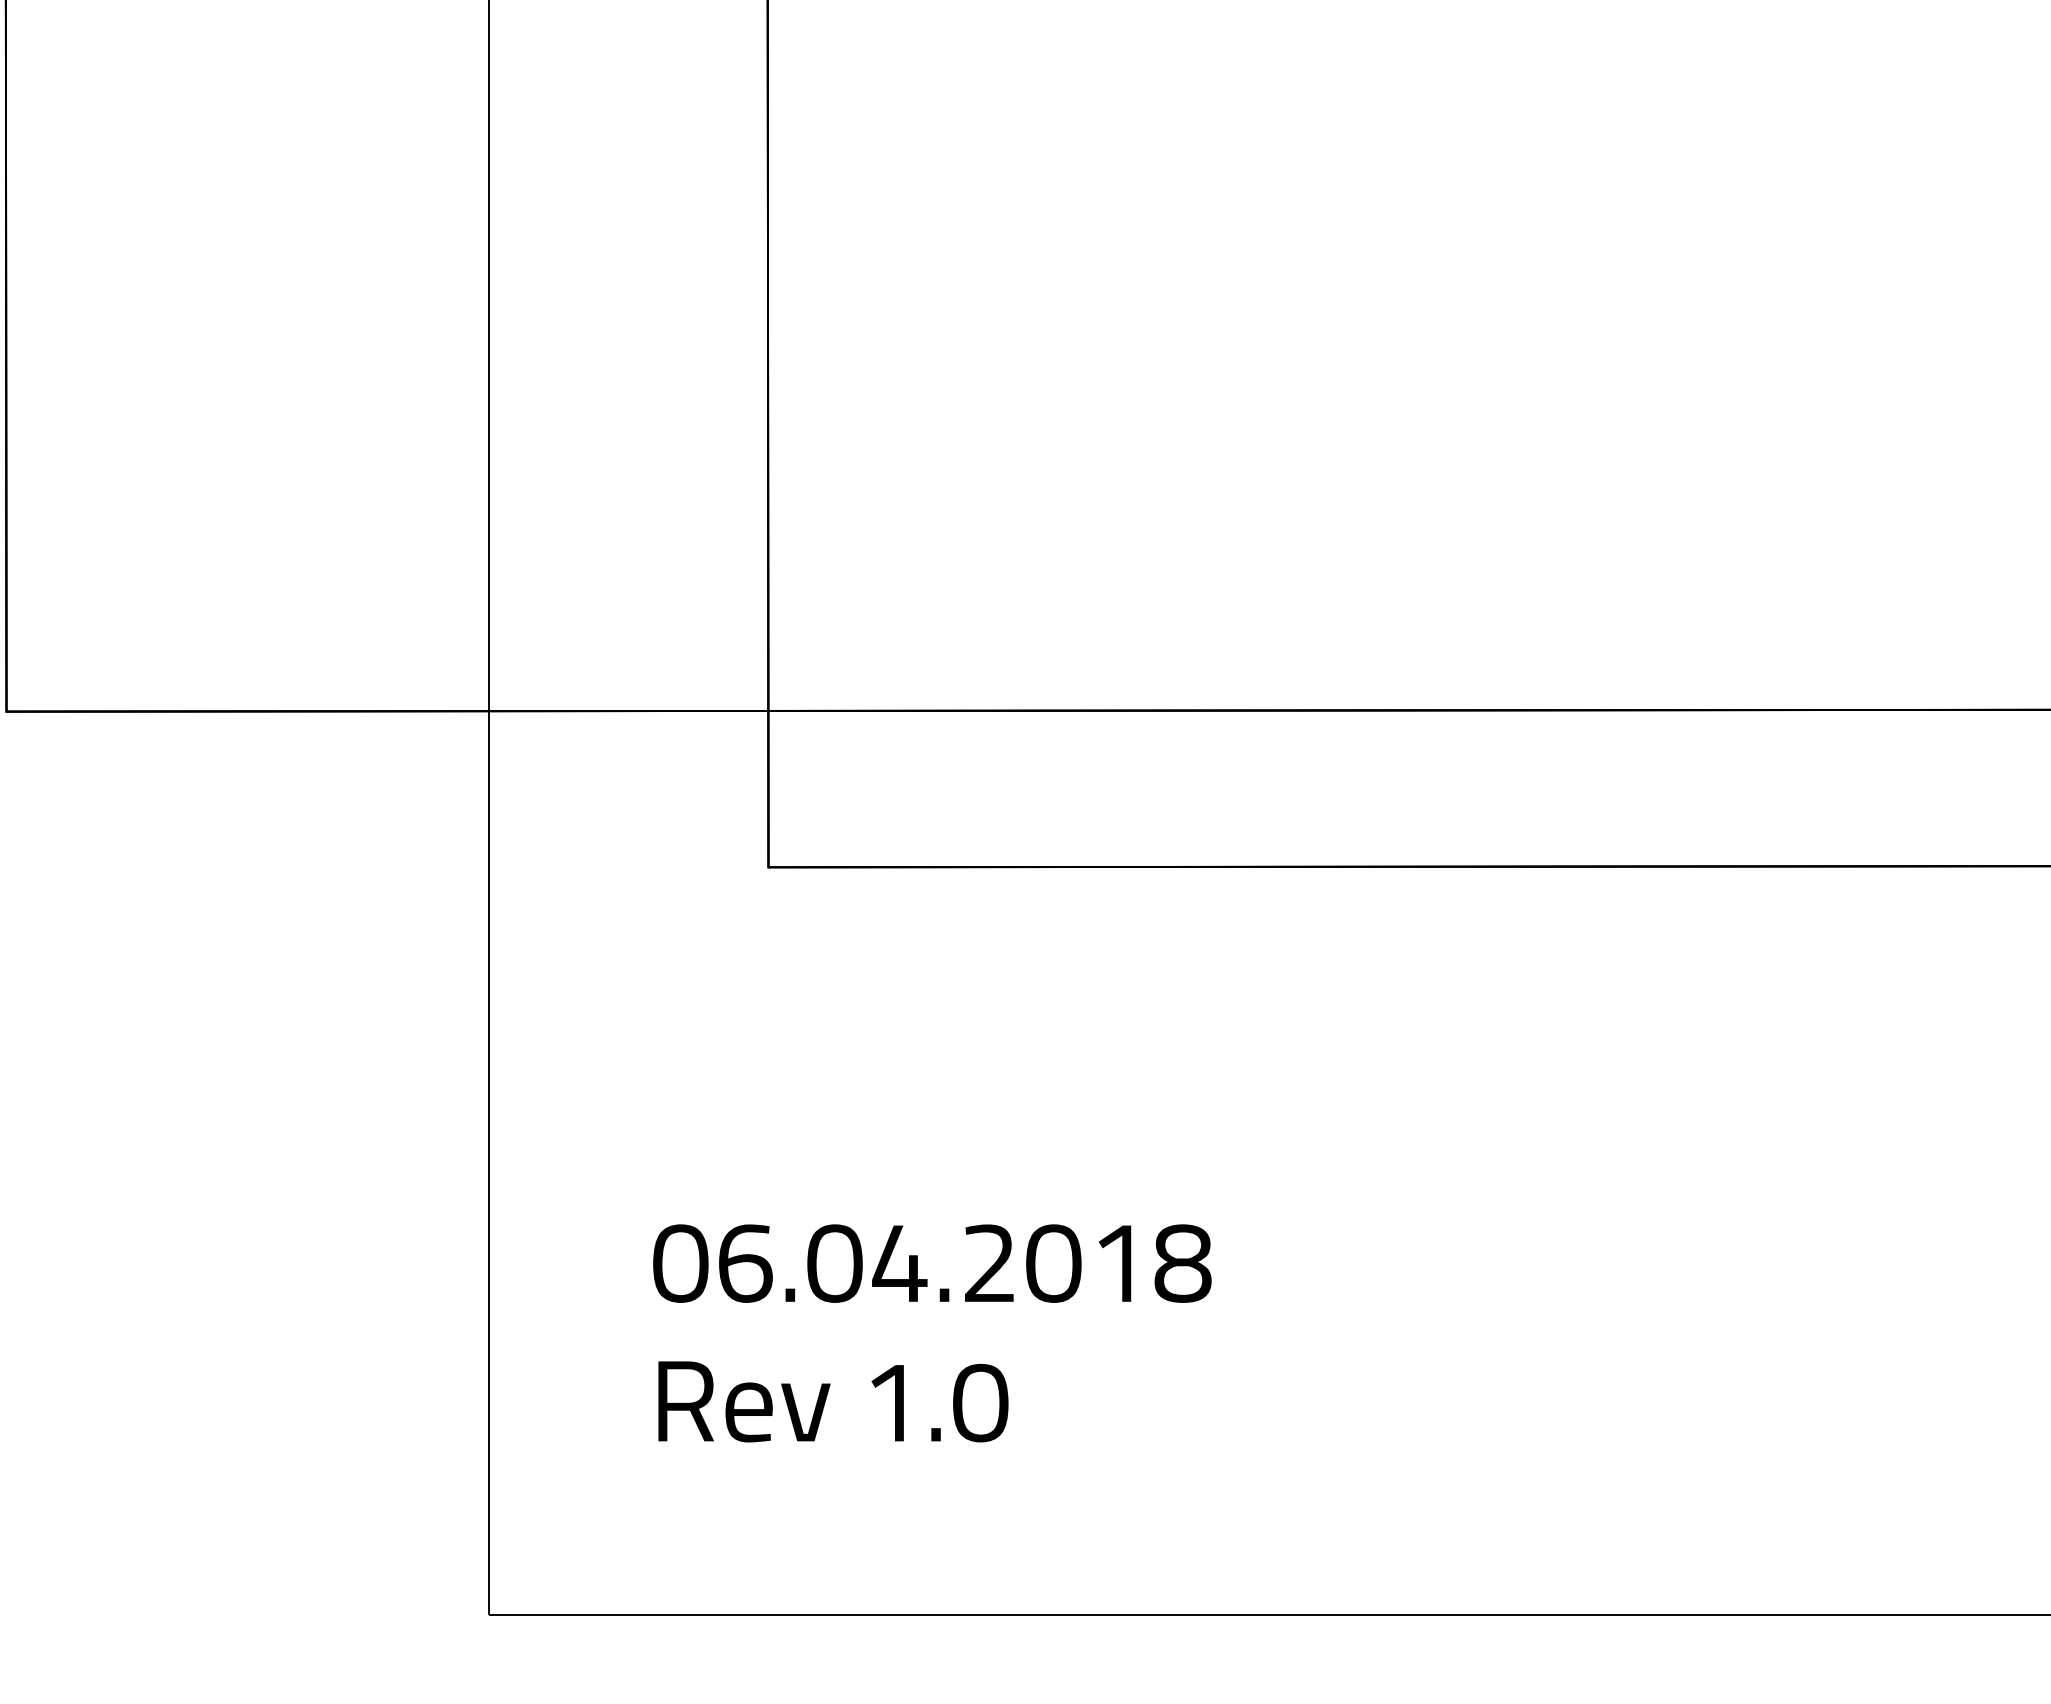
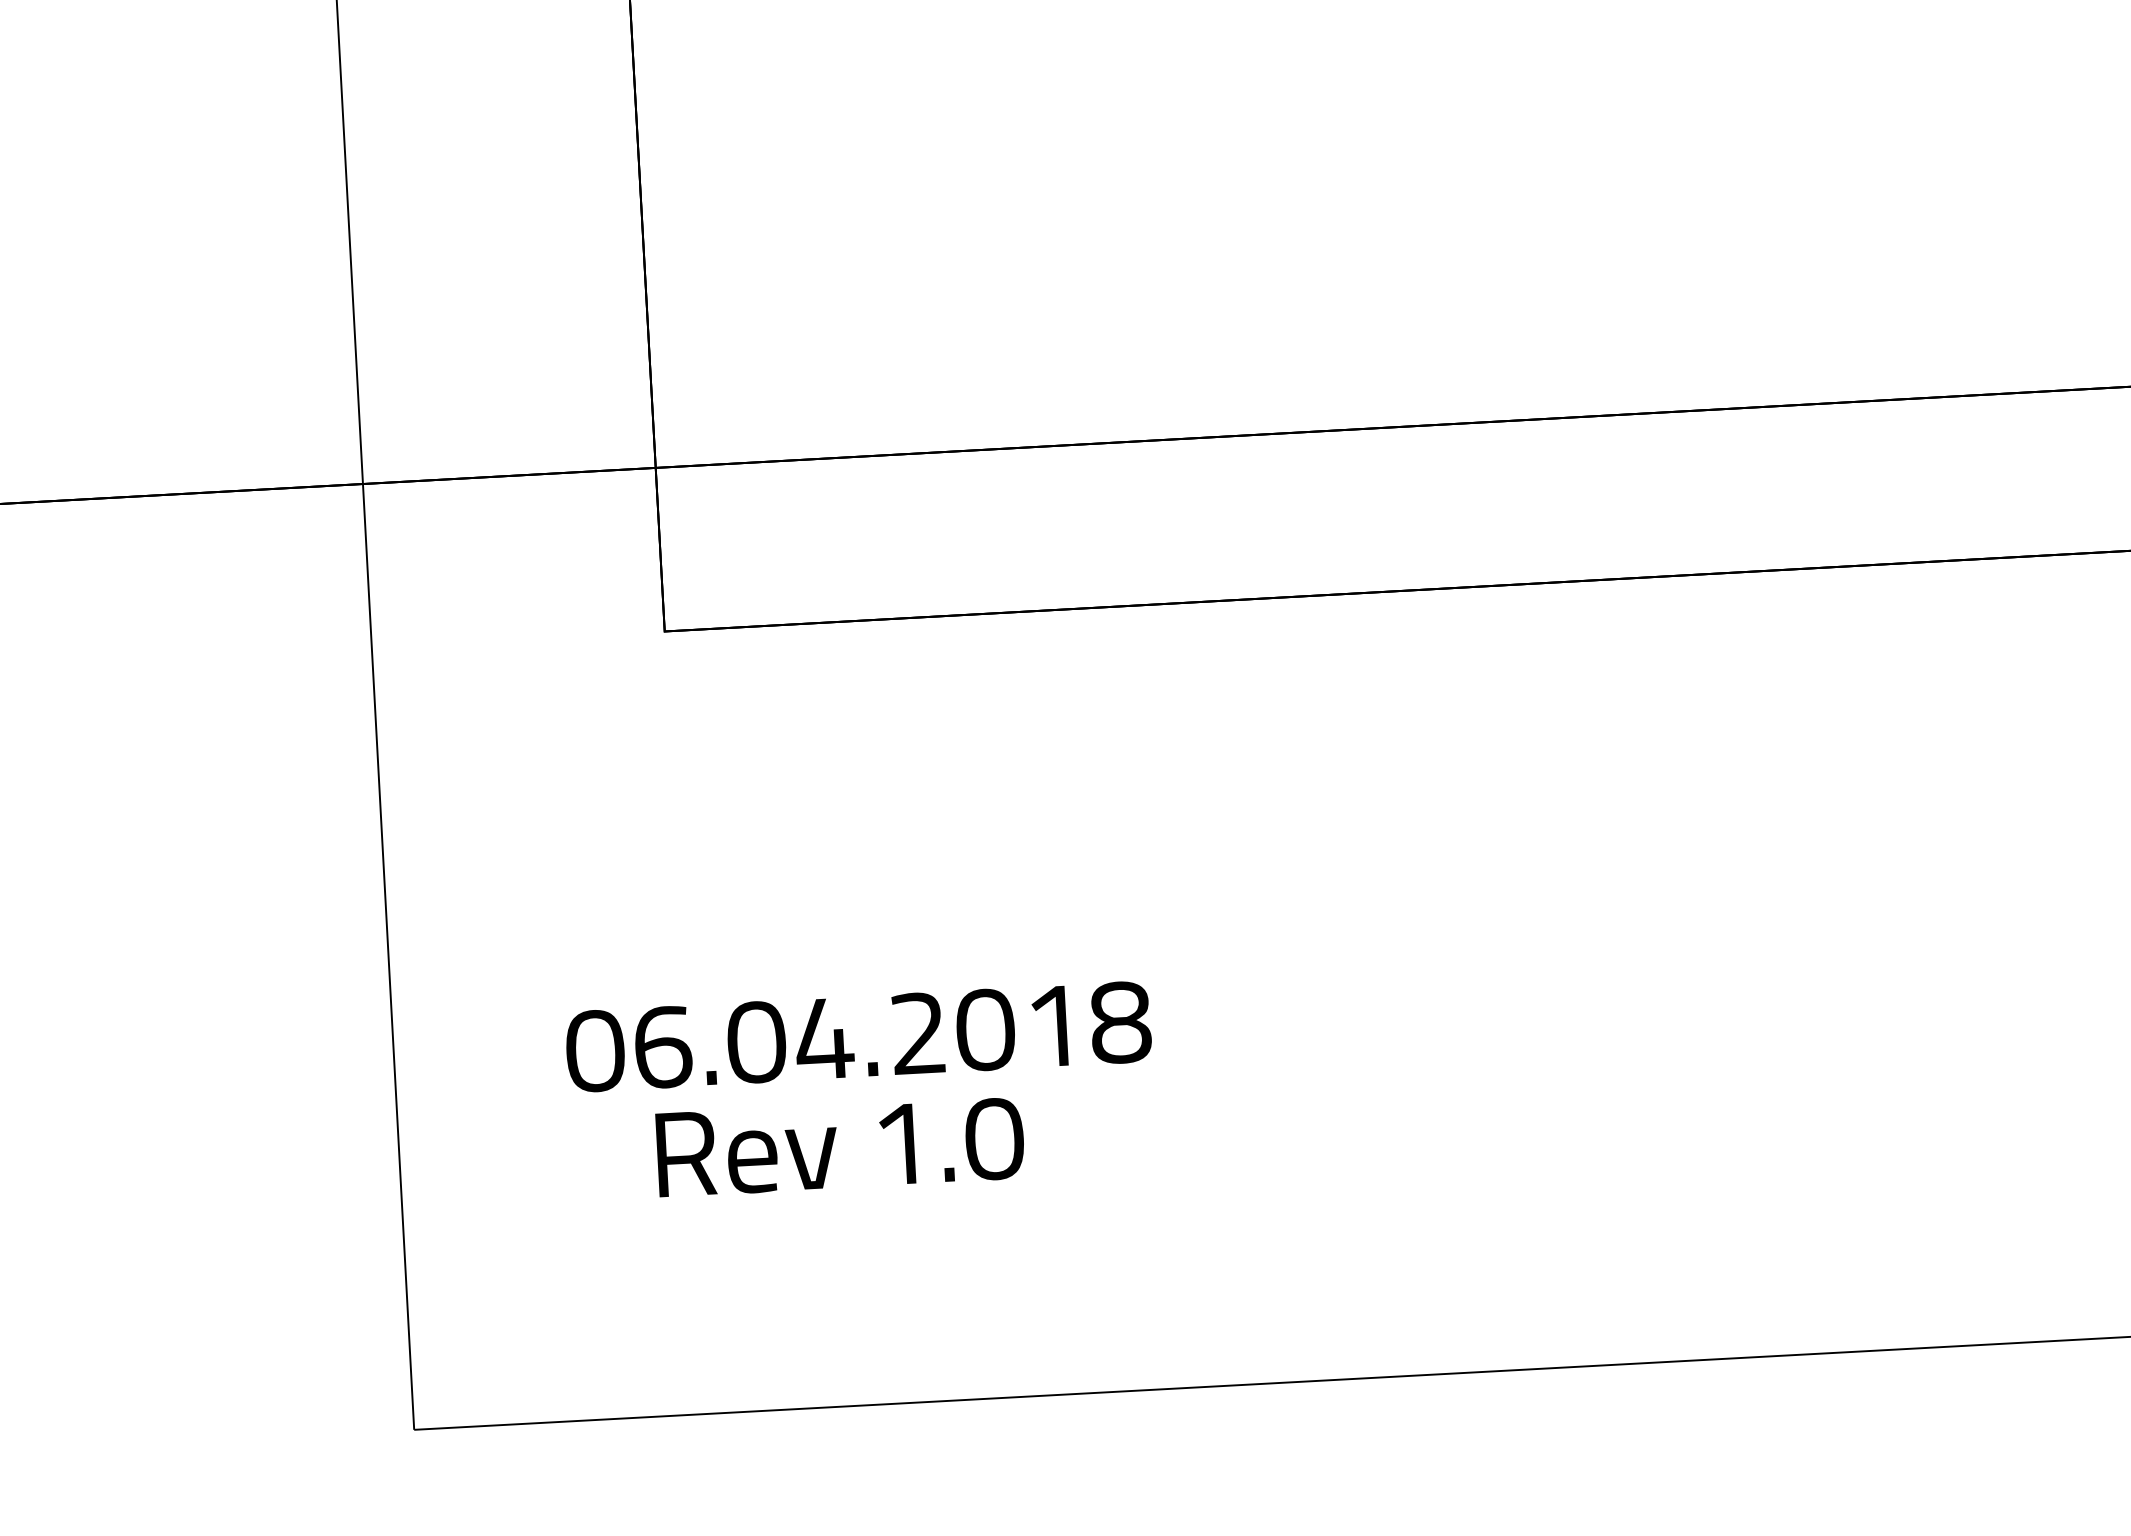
text: (833, 1401) -> (840, 1145), moved

